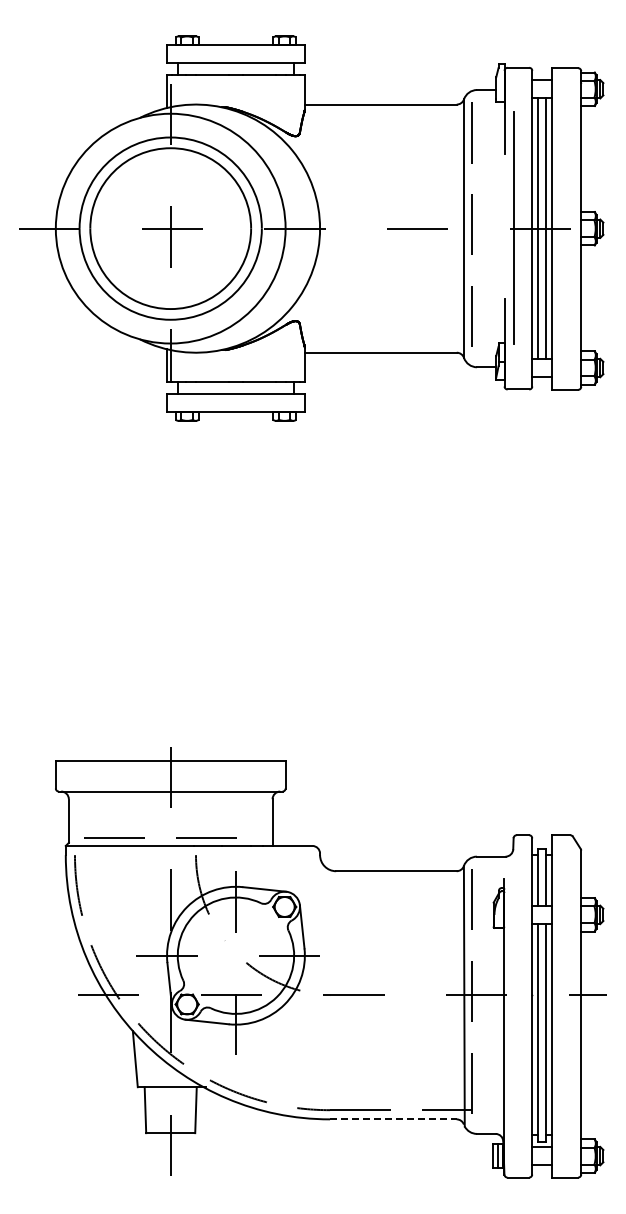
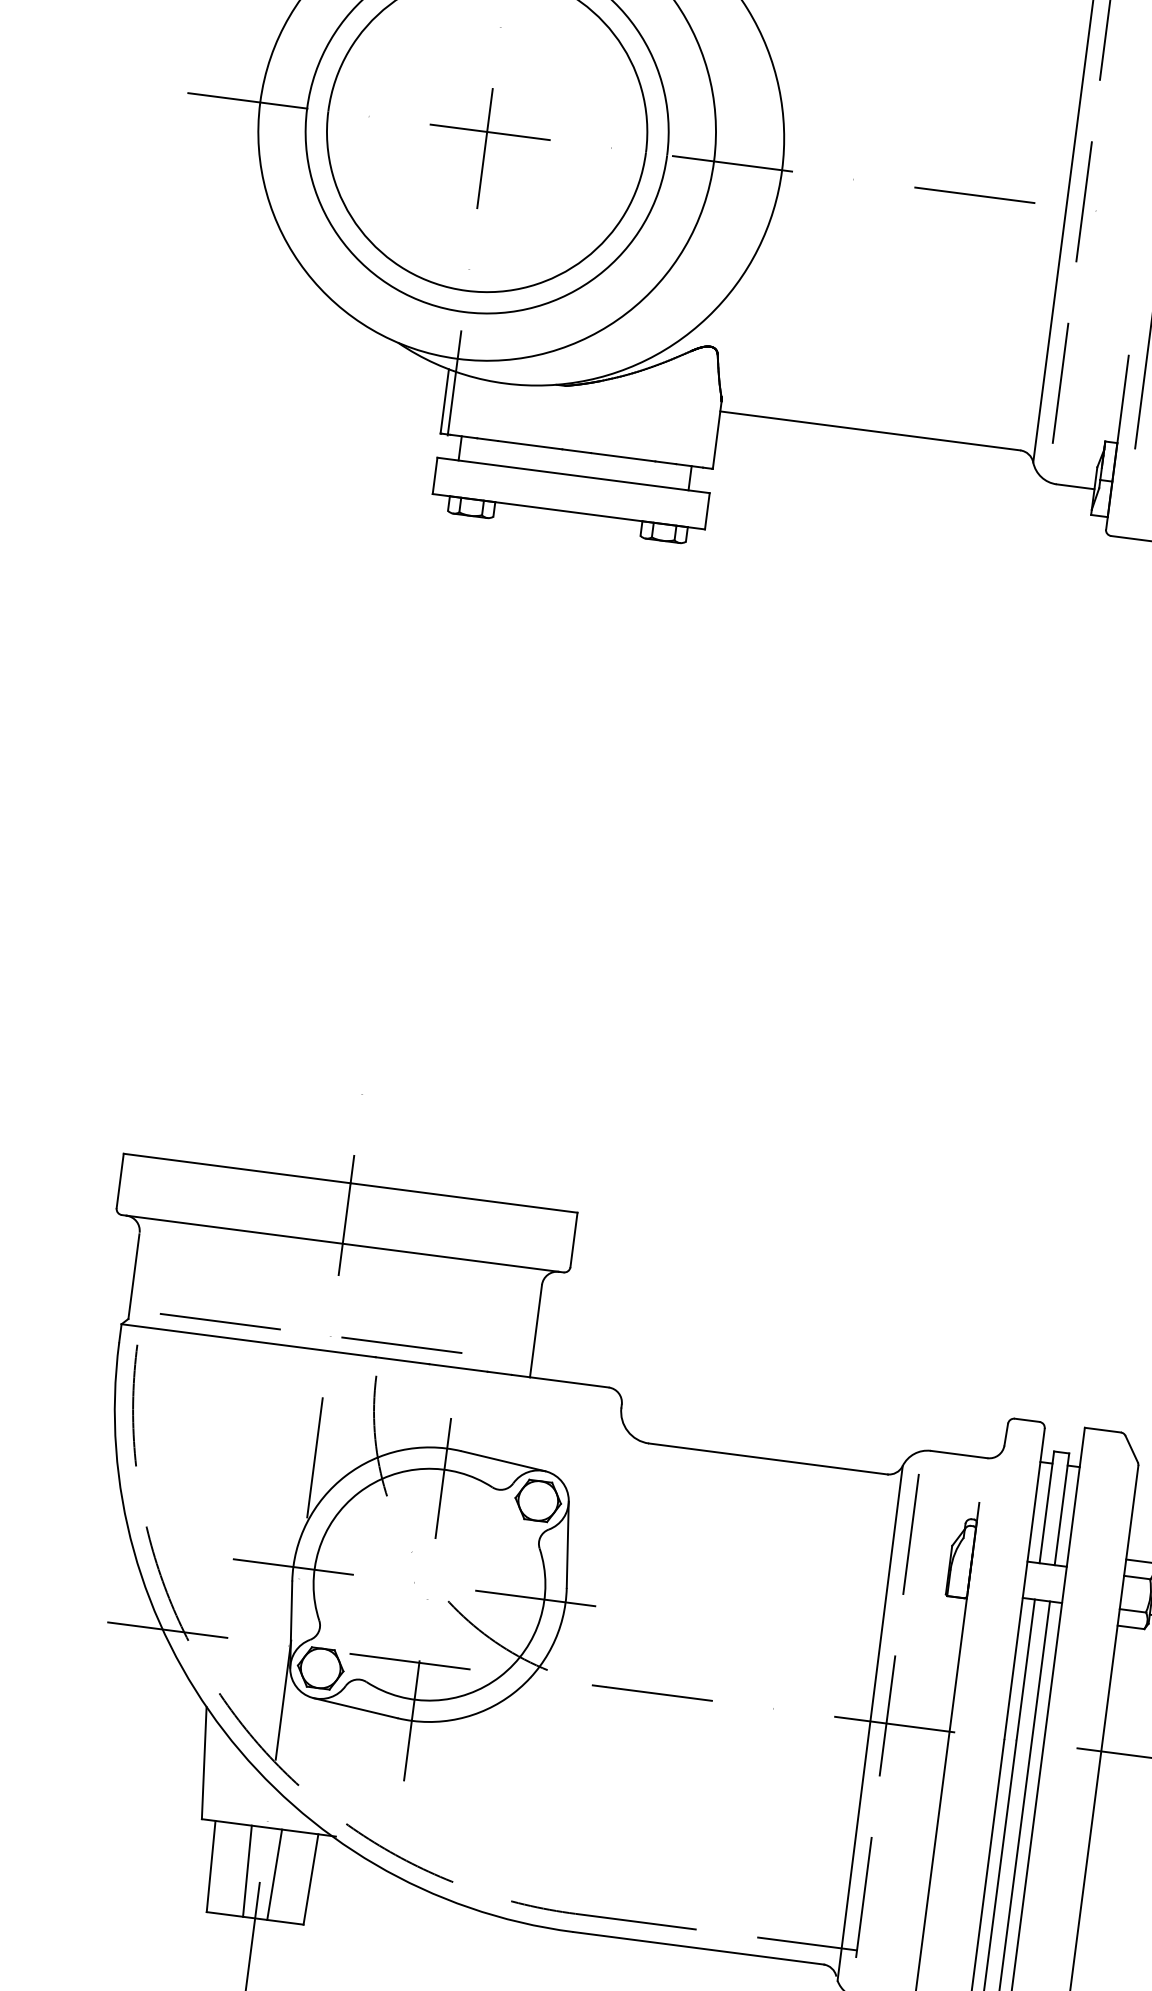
line: (163, 1110) -> (246, 1871), added
line: (177, 1110) -> (274, 1875), added
line: (393, 1119) -> (698, 1948), dashed -> solid

